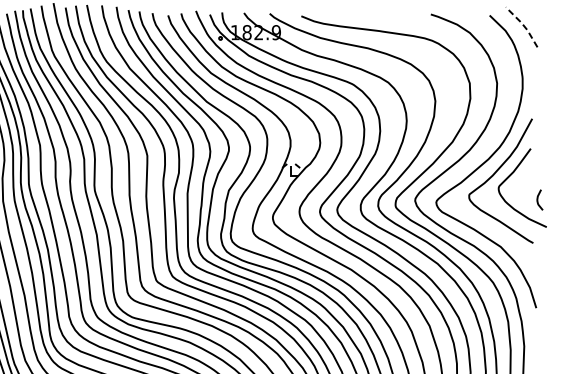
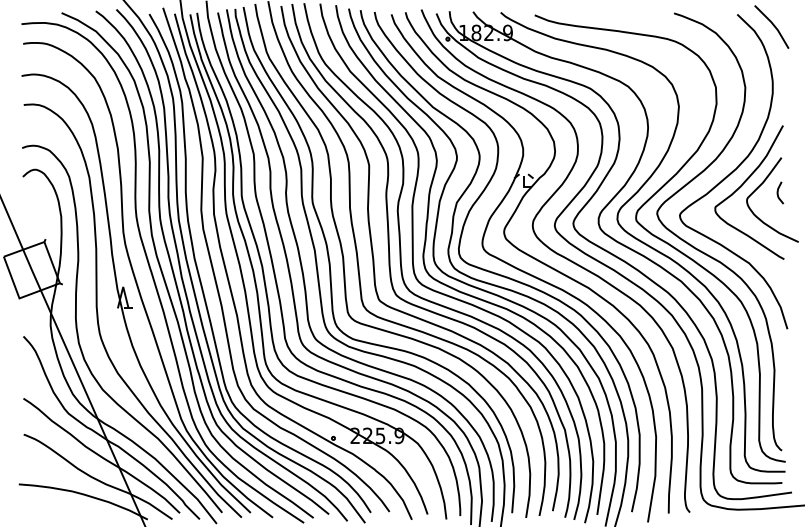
line: (523, 25) -> (773, 25), dashed -> solid
curve: (538, 199) -> (778, 192), moved

